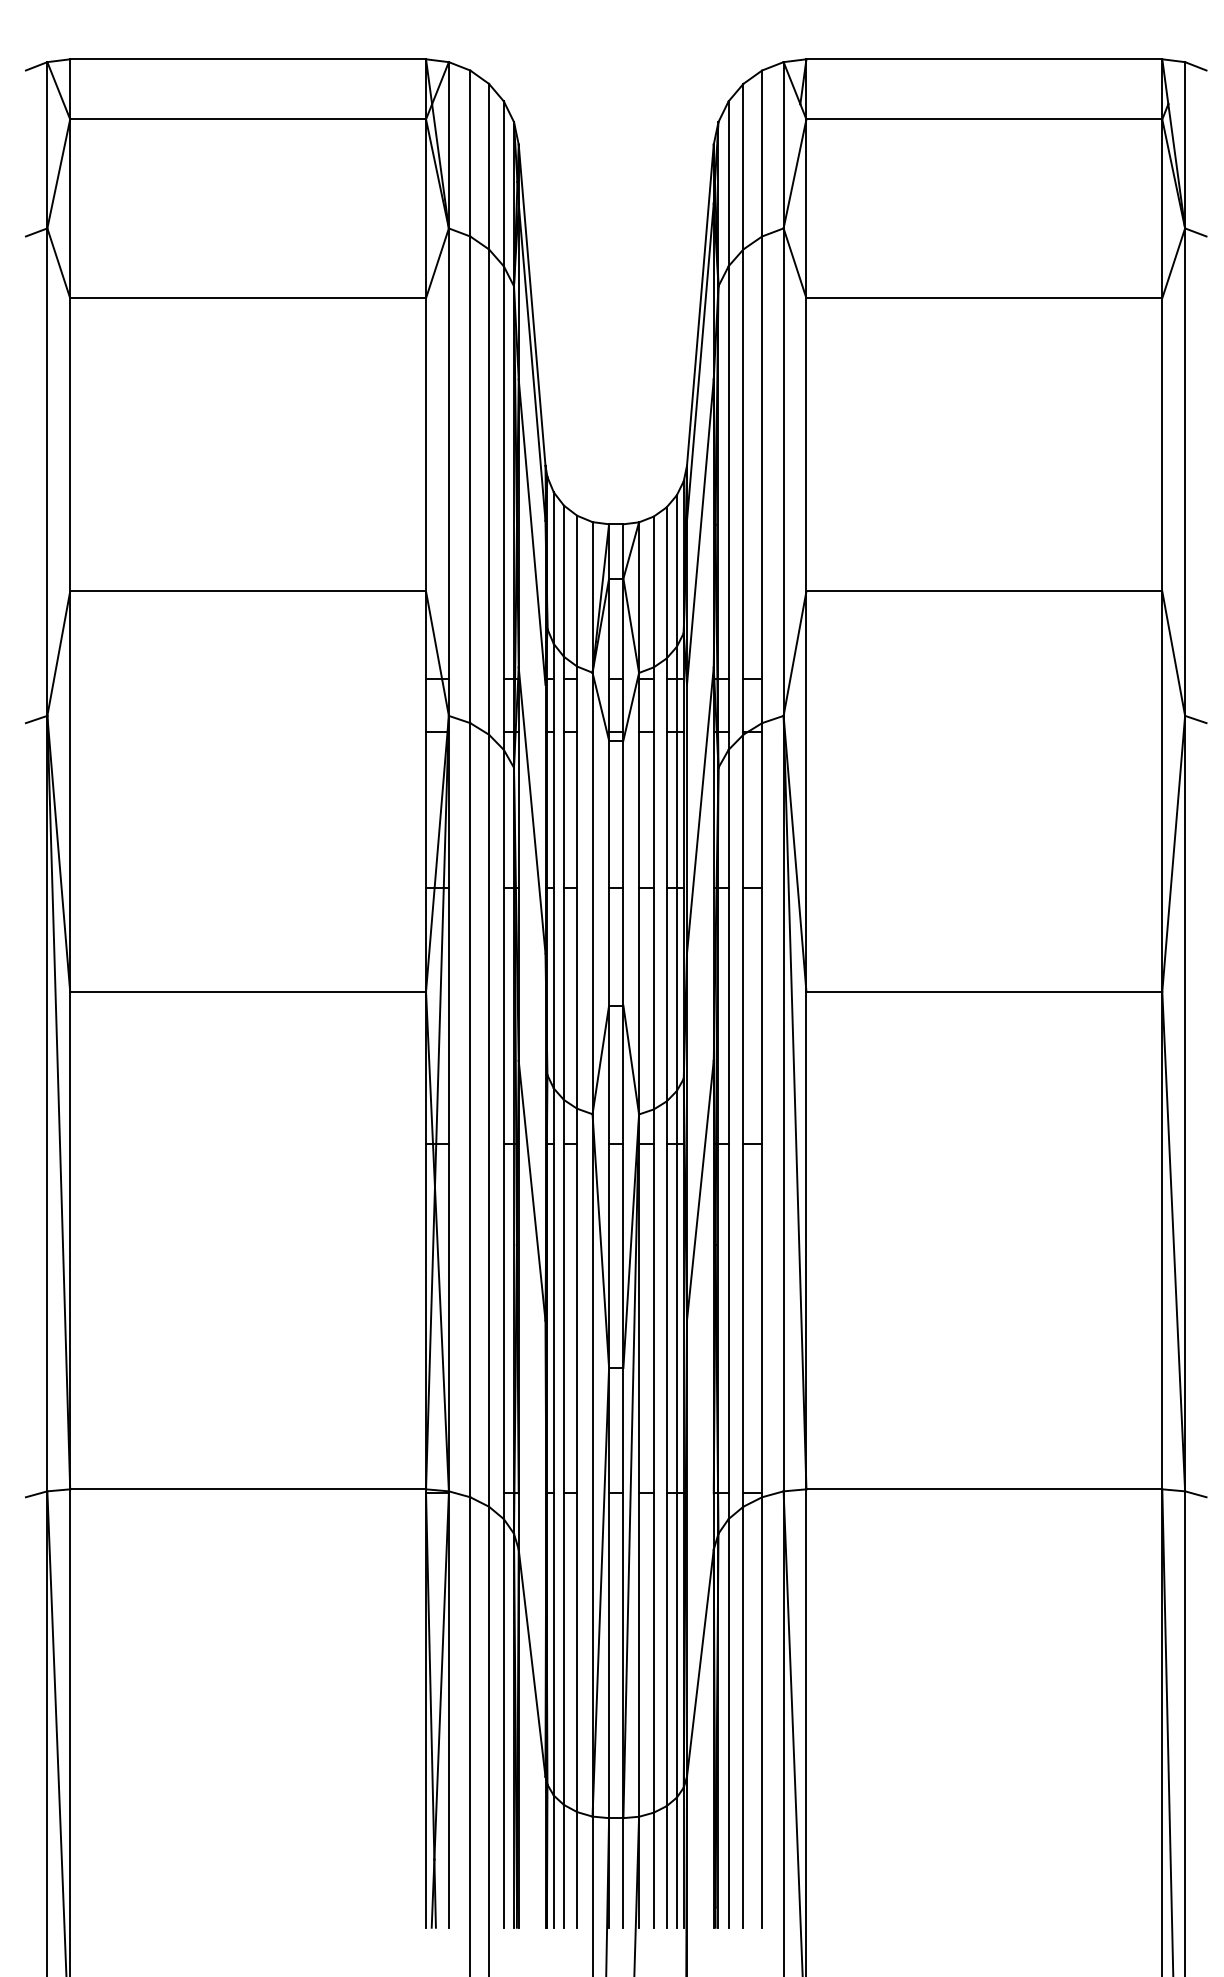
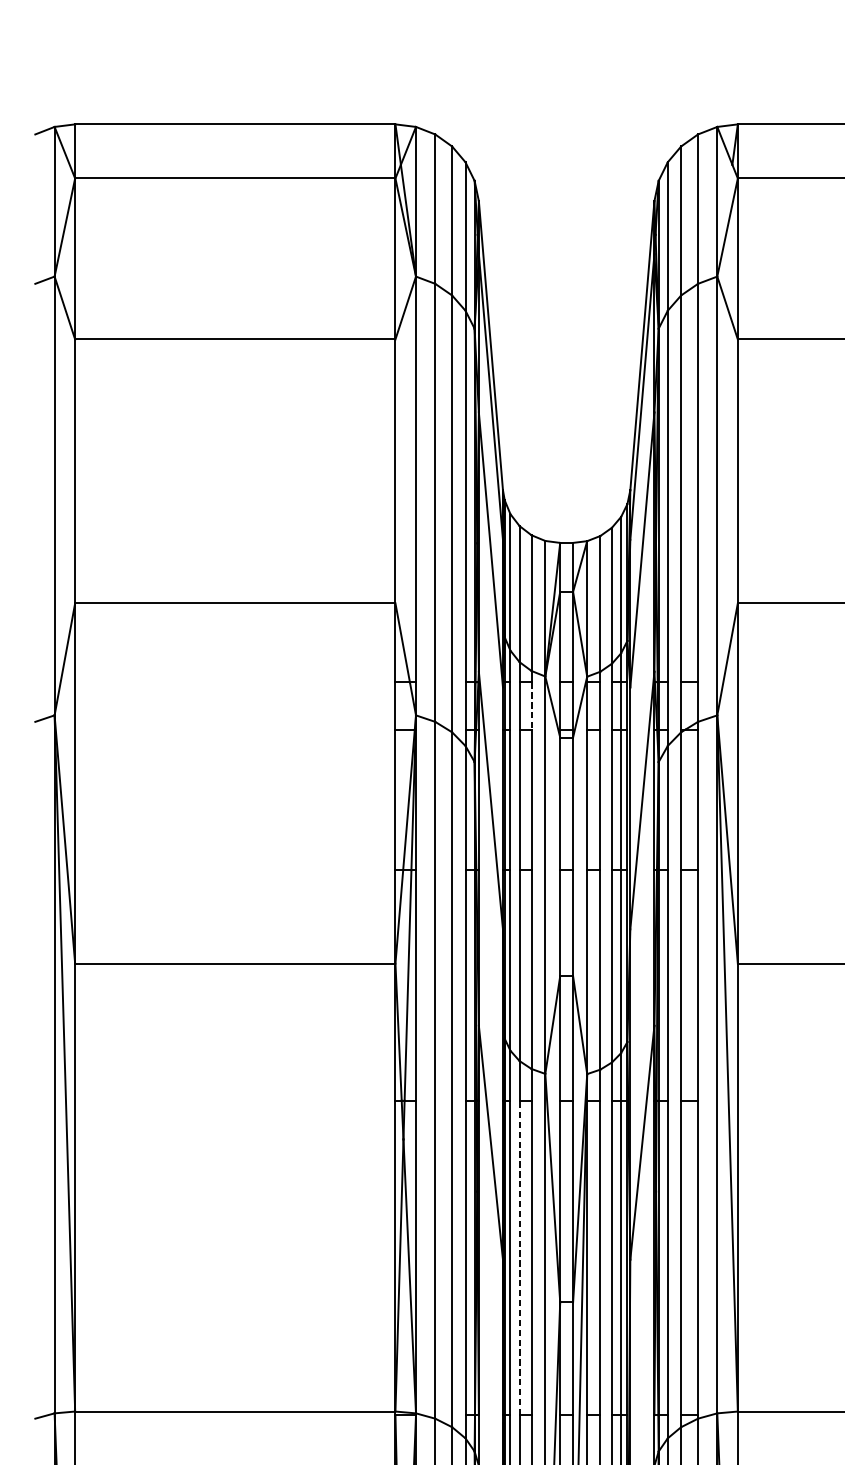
line: (577, 706) -> (531, 706), solid -> dashed
line: (563, 1318) -> (519, 1257), solid -> dashed

